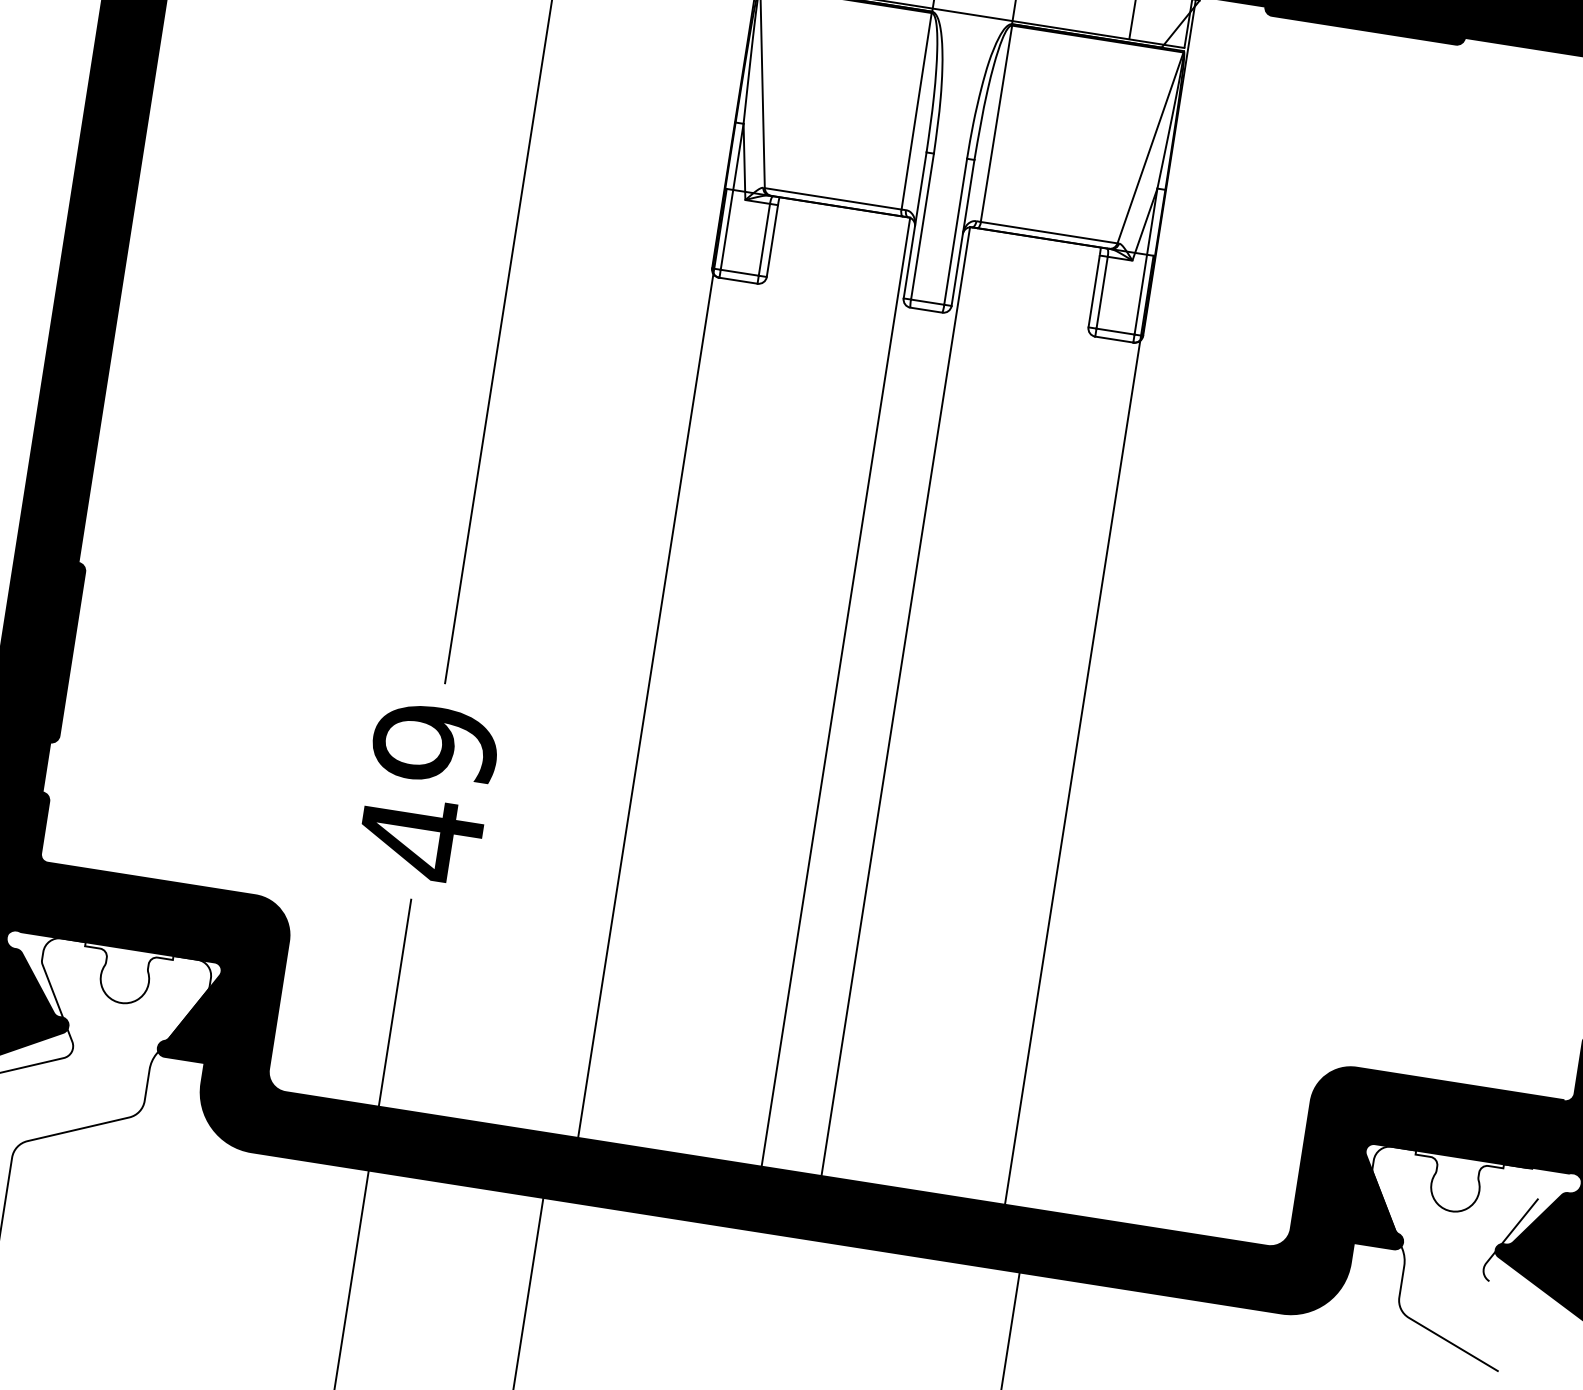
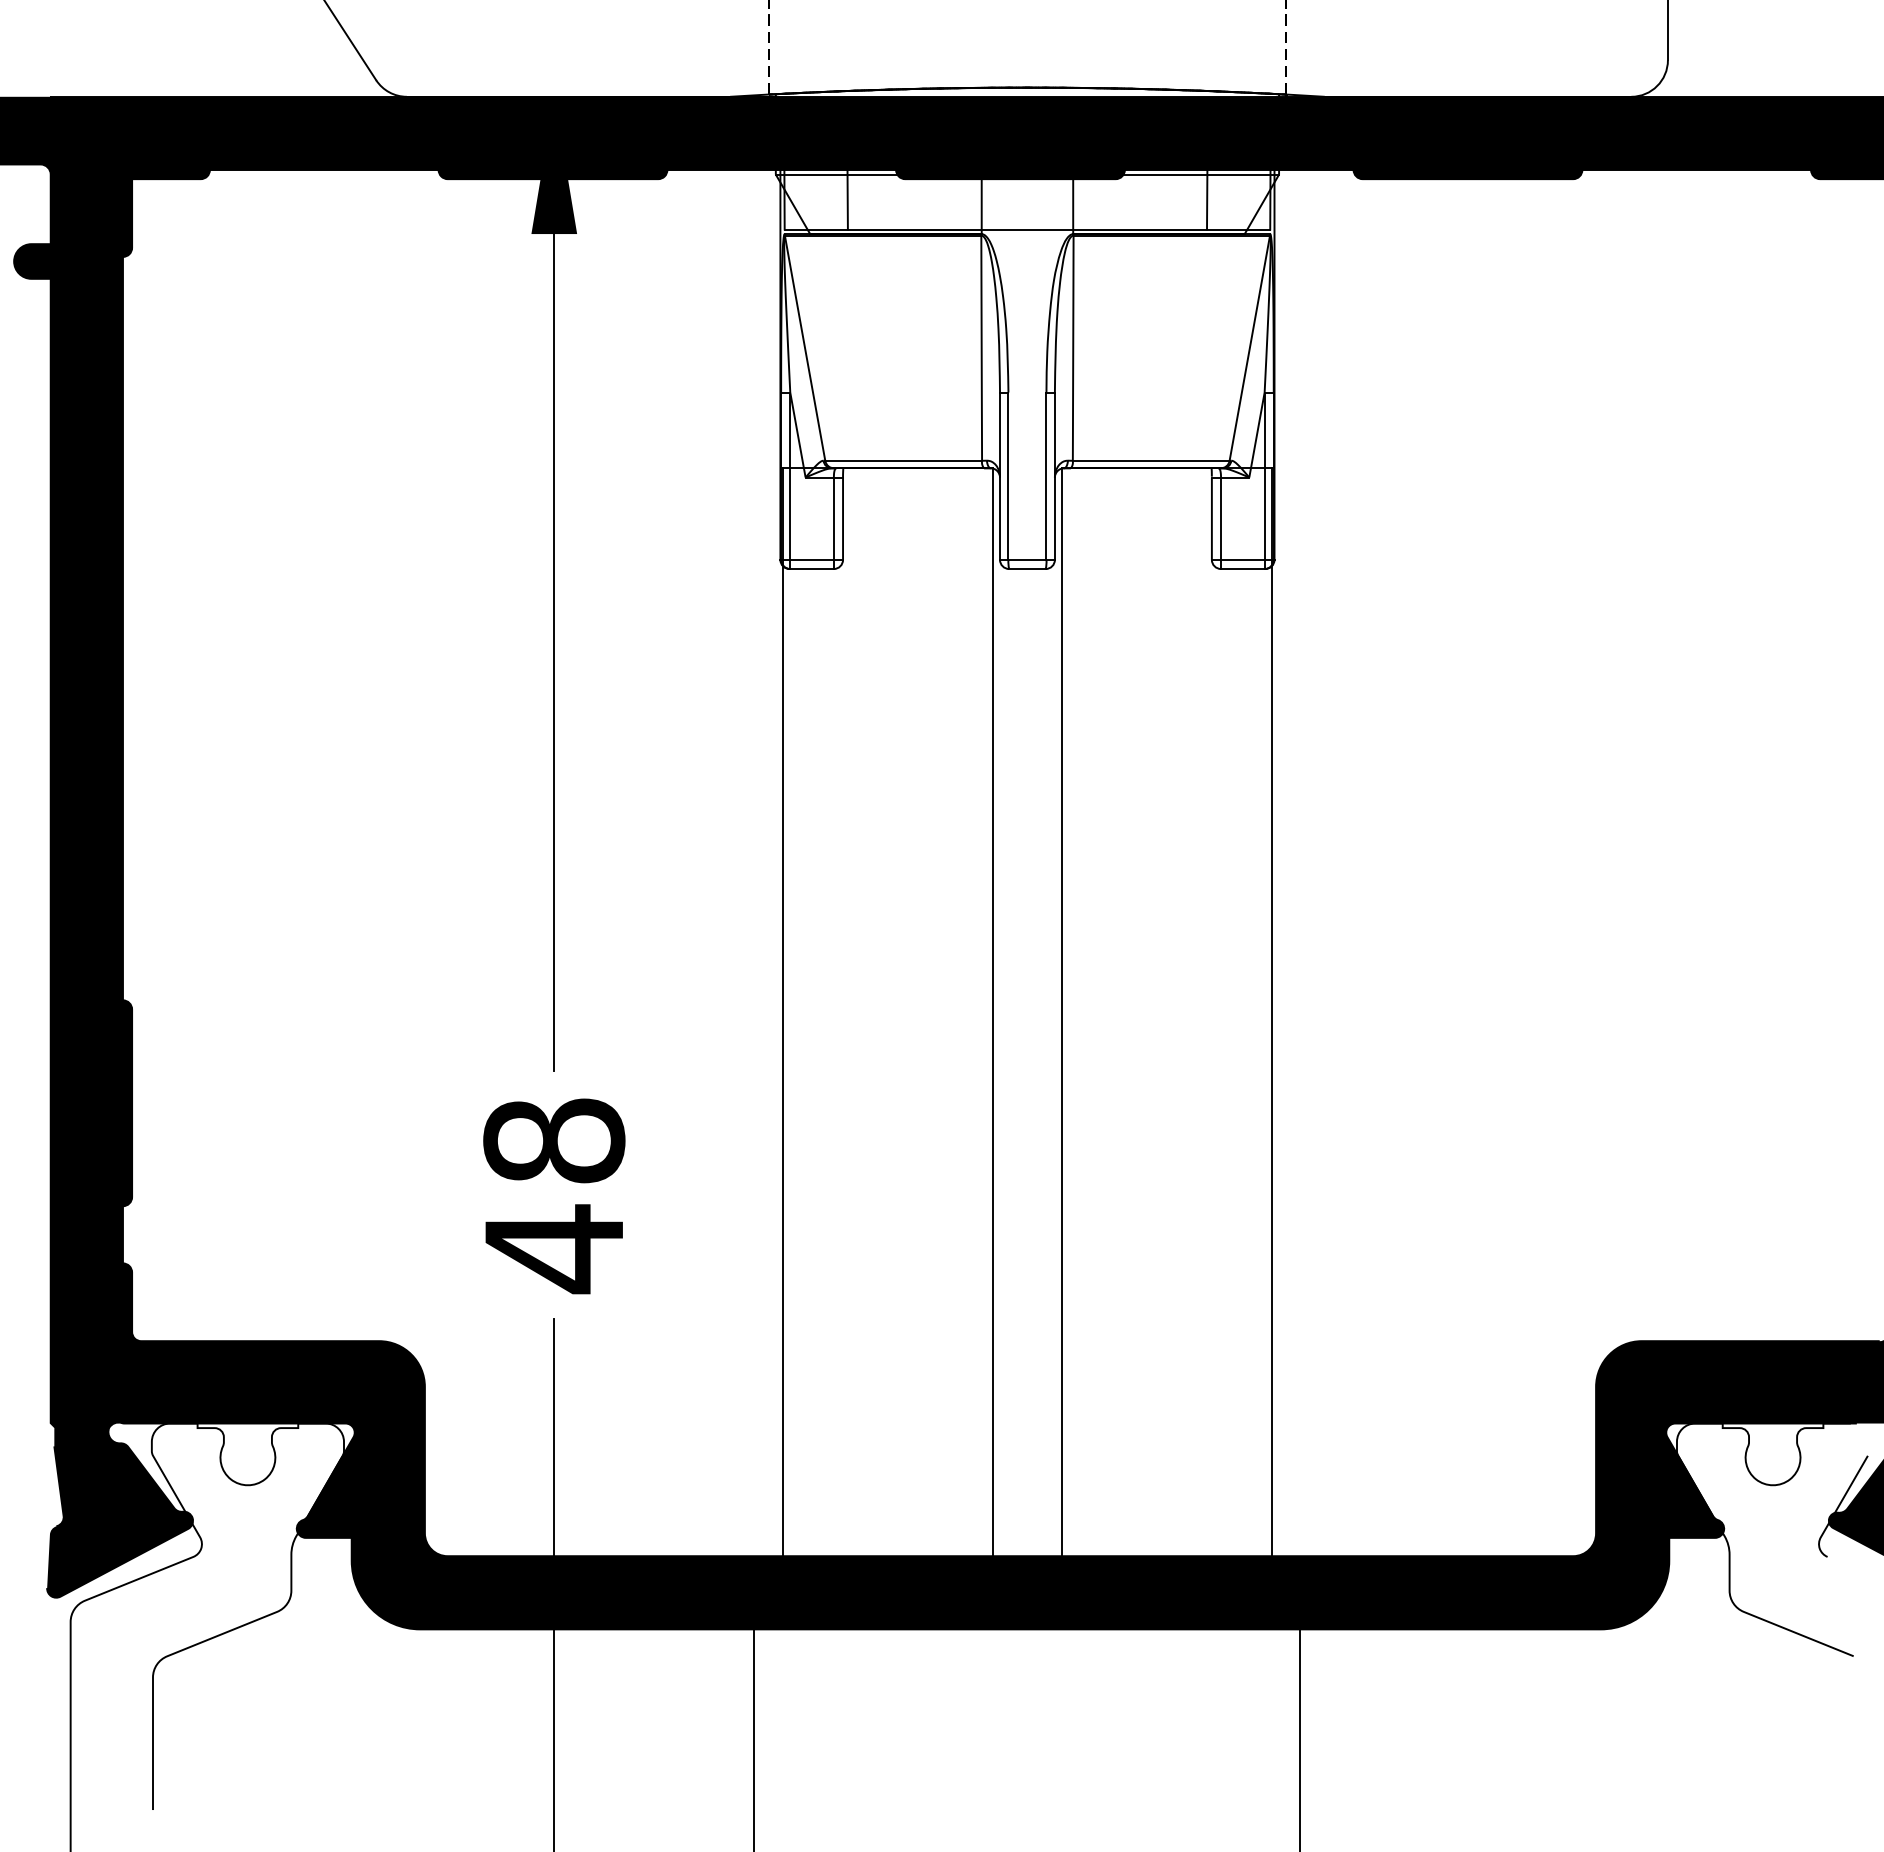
text: (435, 744) -> (554, 1141), 49 -> 48

